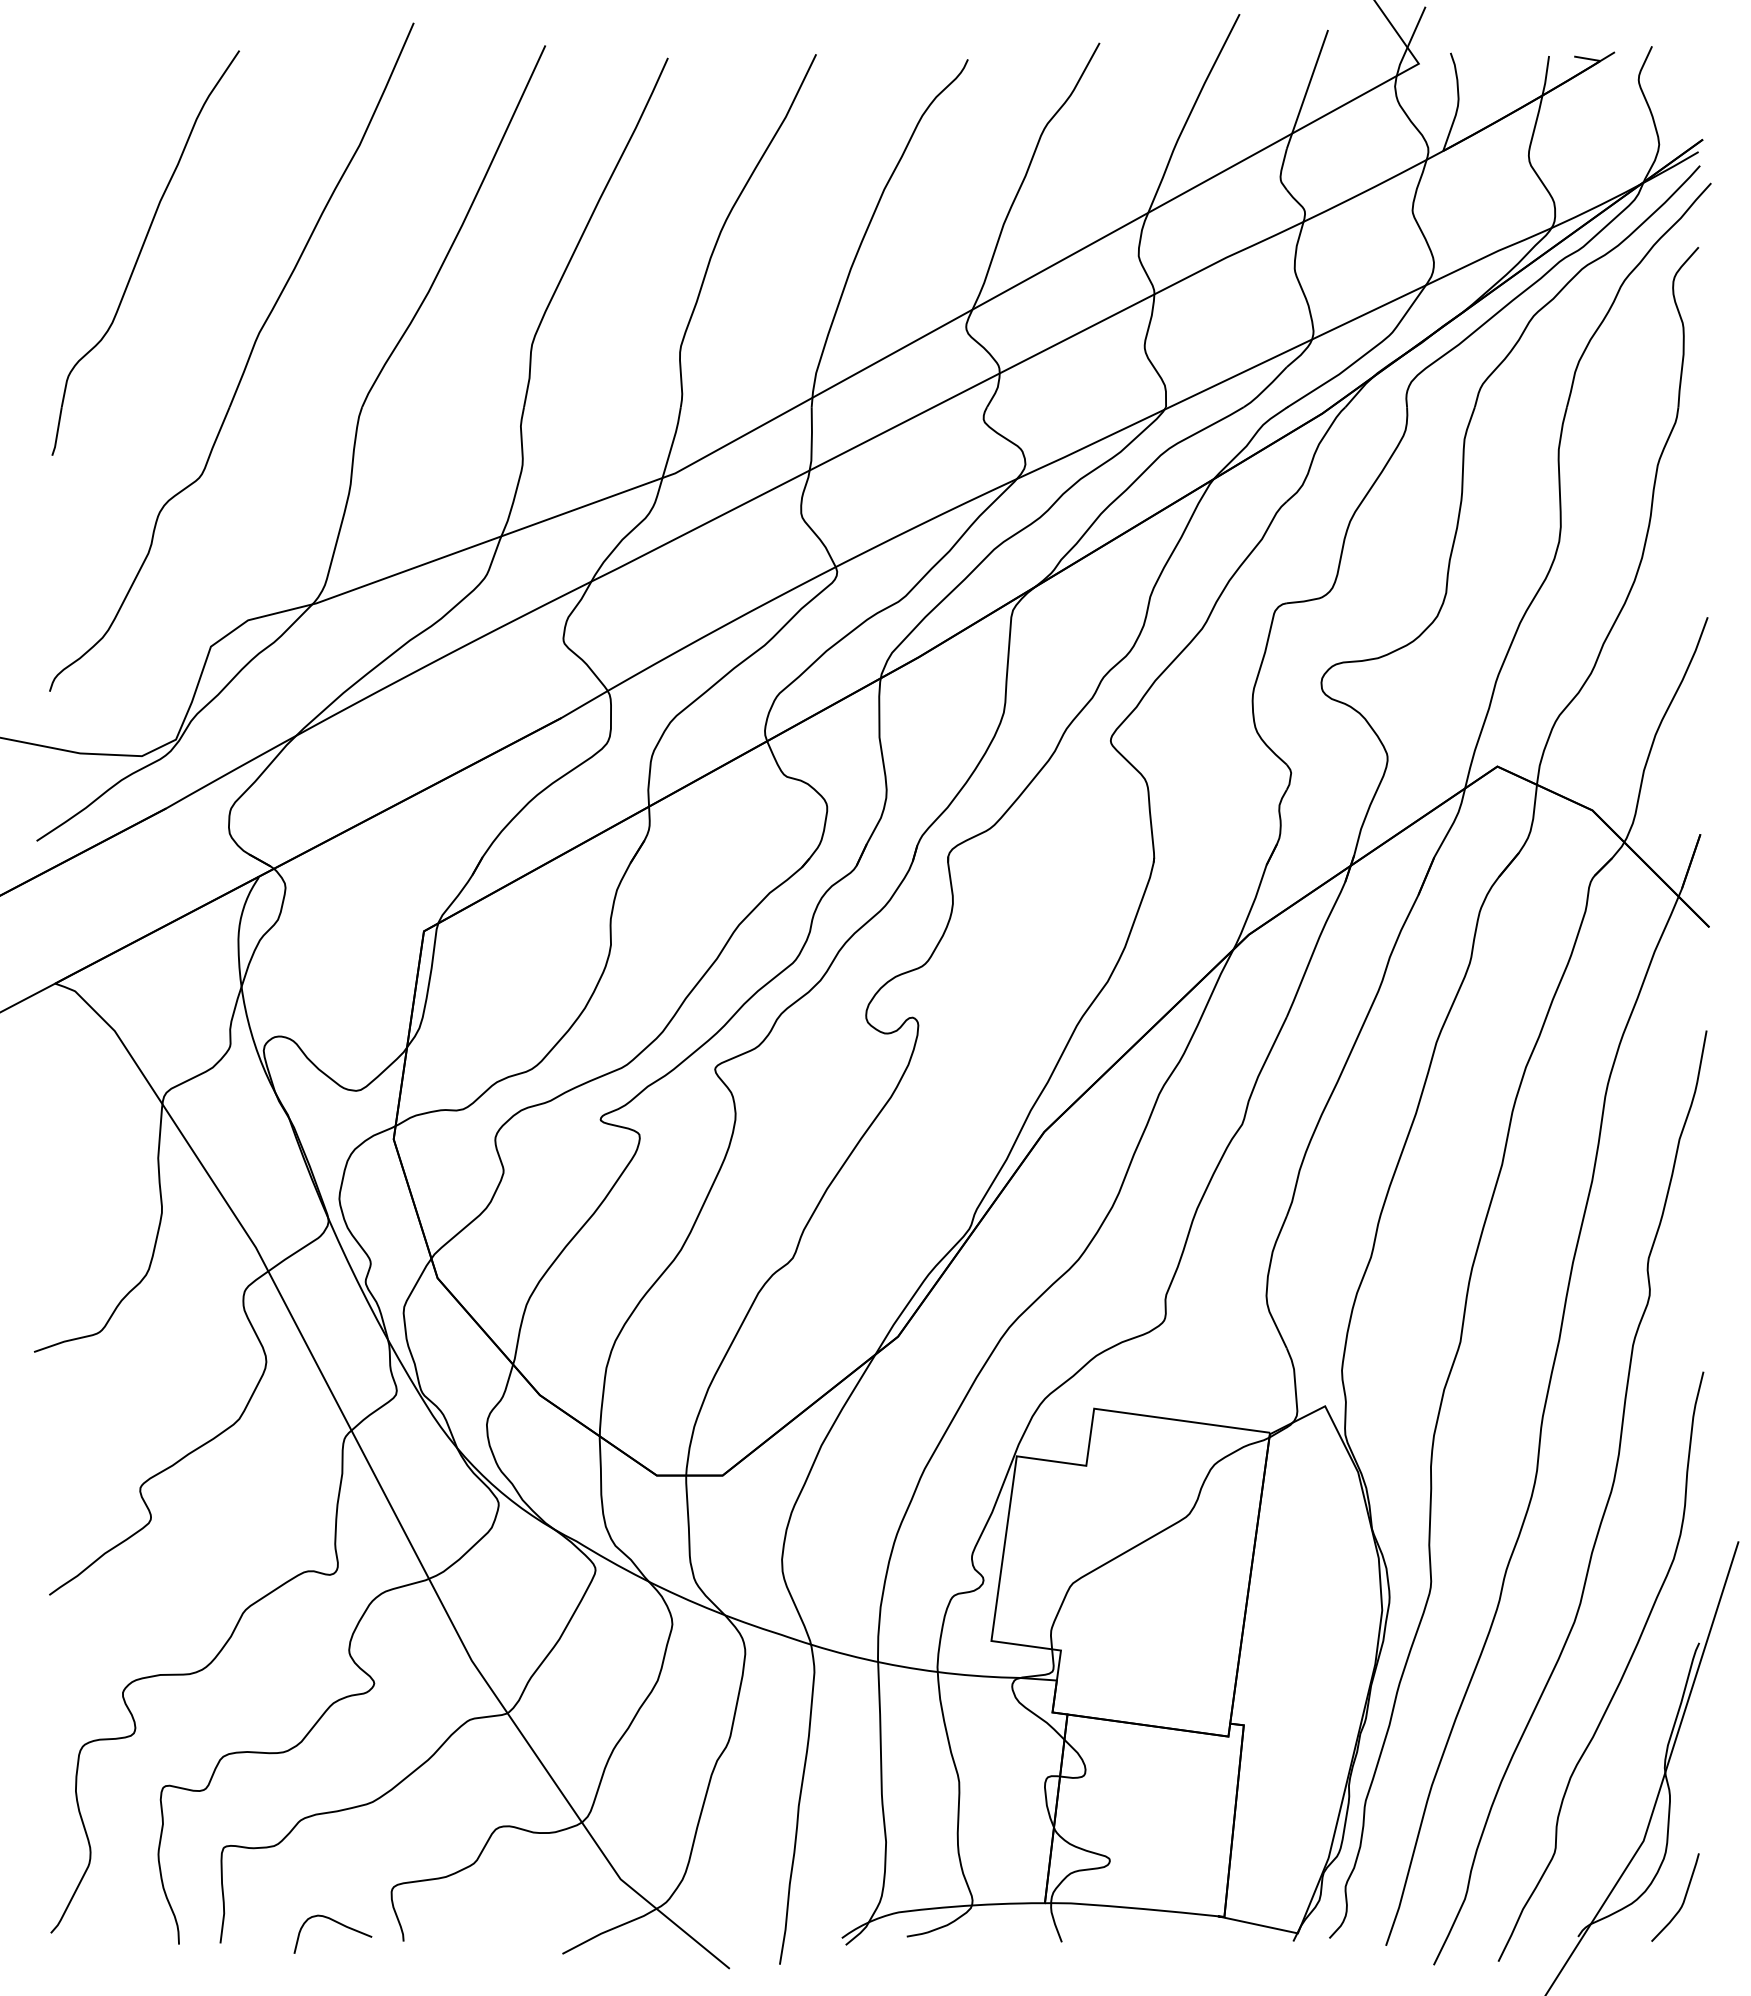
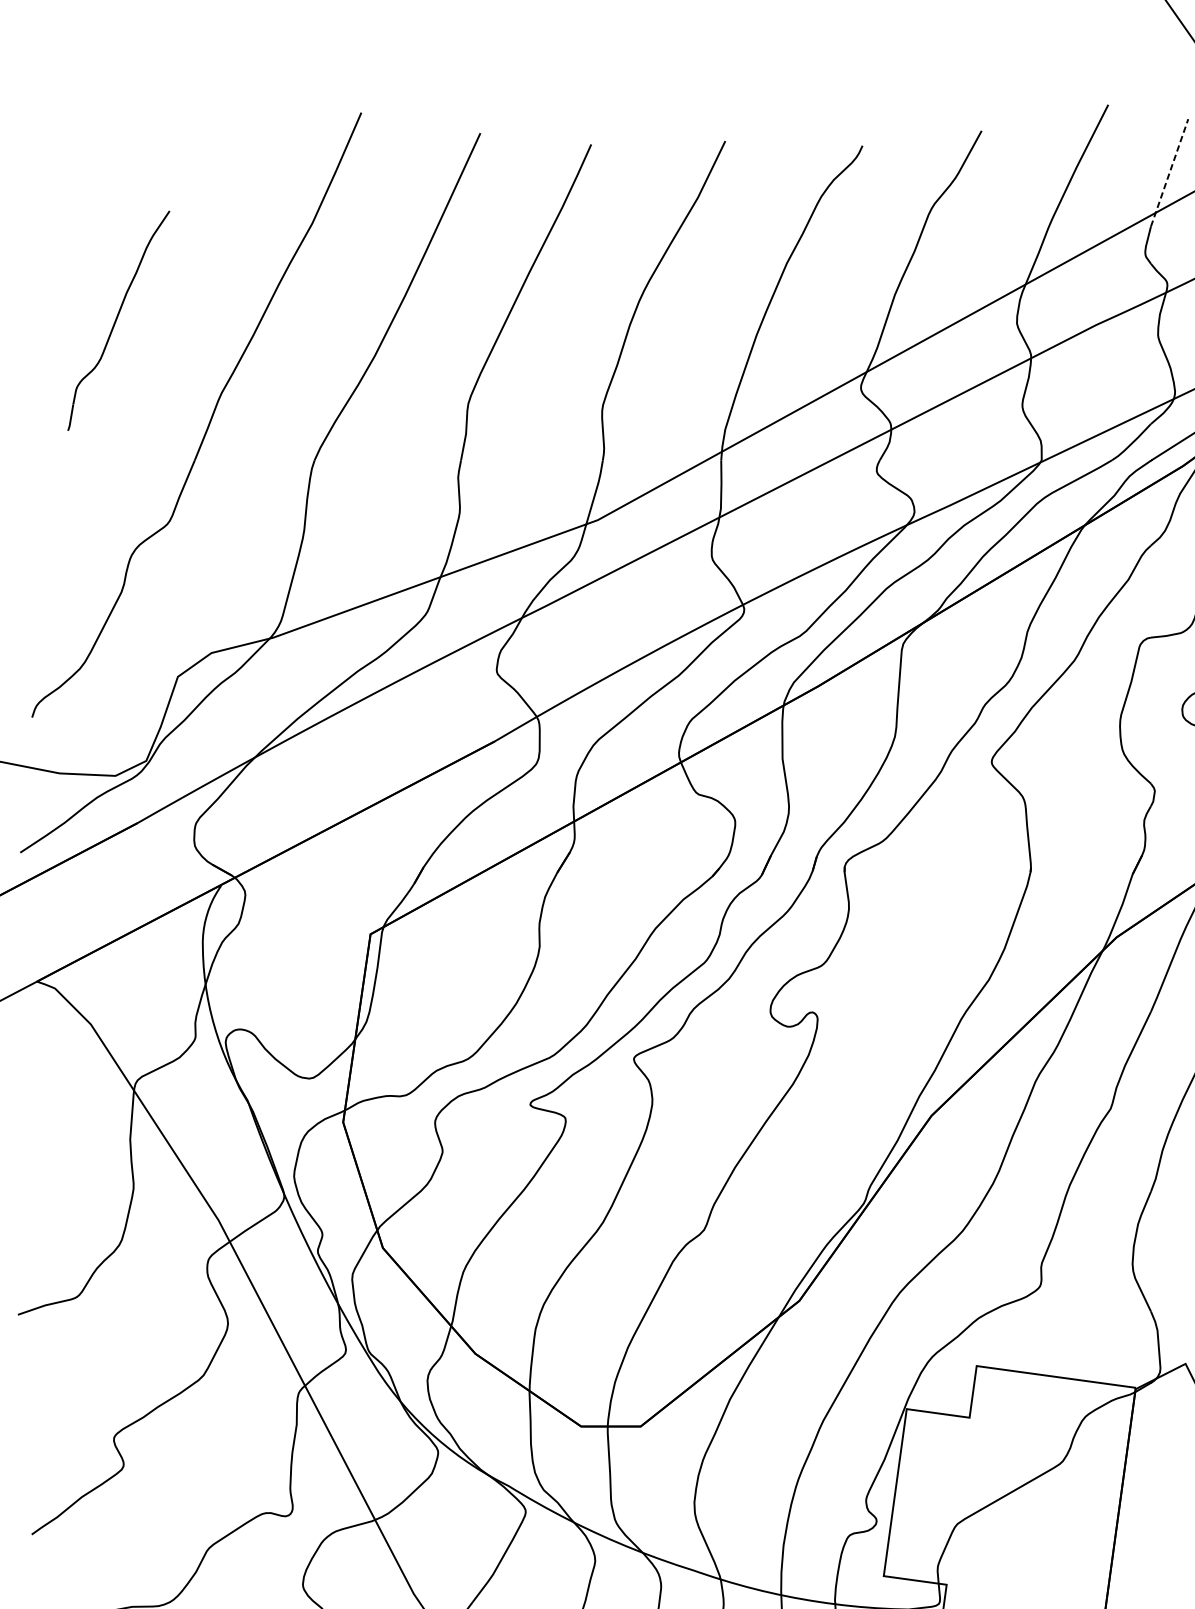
line: (1307, 89) -> (1169, 172), solid -> dashed
part: (145, 252) -> (118, 320), size x0.6

